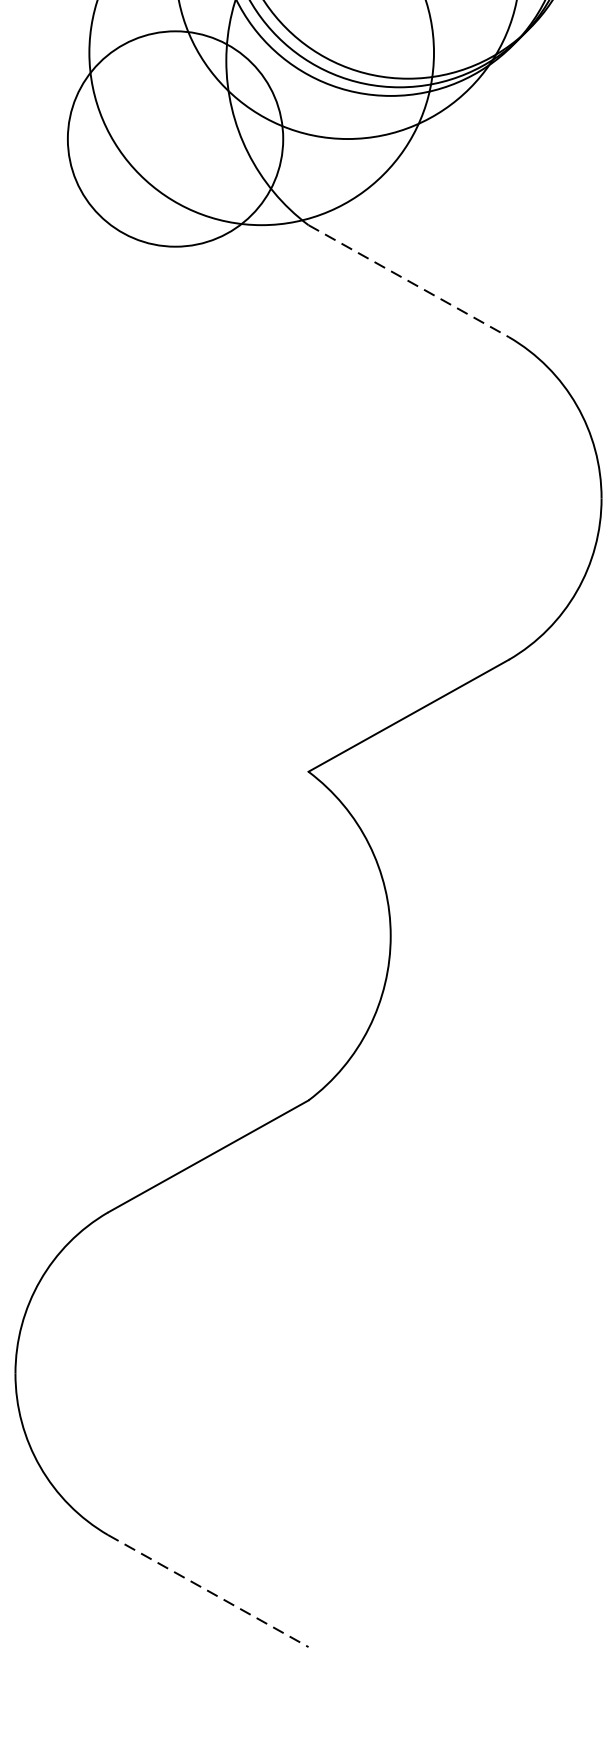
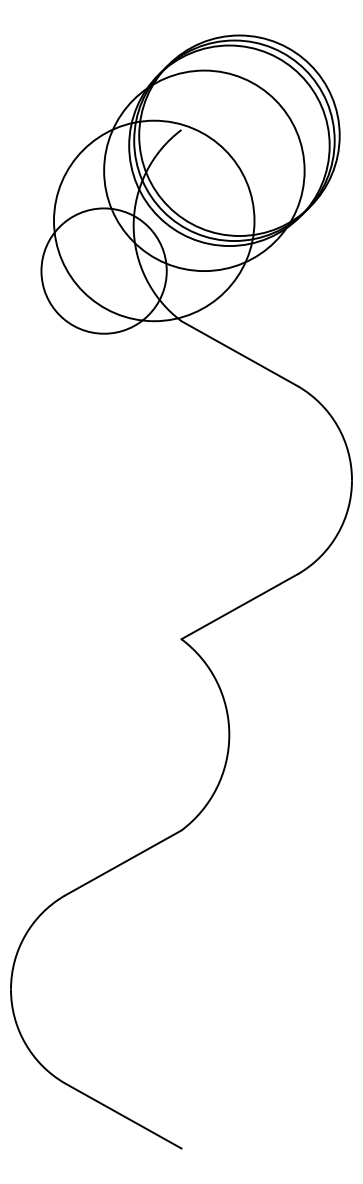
line: (408, 280) -> (239, 353), dashed -> solid
line: (208, 1590) -> (123, 1115), dashed -> solid

